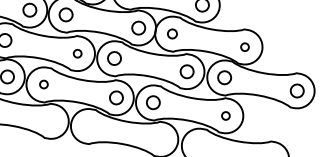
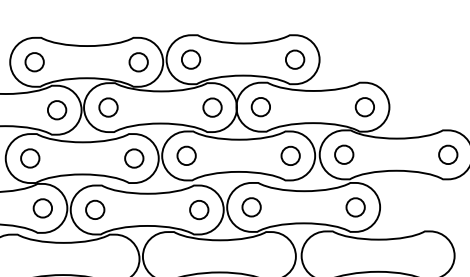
part: (172, 34) -> (260, 107), size x1.43
part: (244, 47) -> (364, 107), size x1.67
part: (77, 53) -> (134, 158), size x1.67
part: (44, 84) -> (95, 209), size x1.67
part: (225, 115) -> (355, 207), size x1.67

